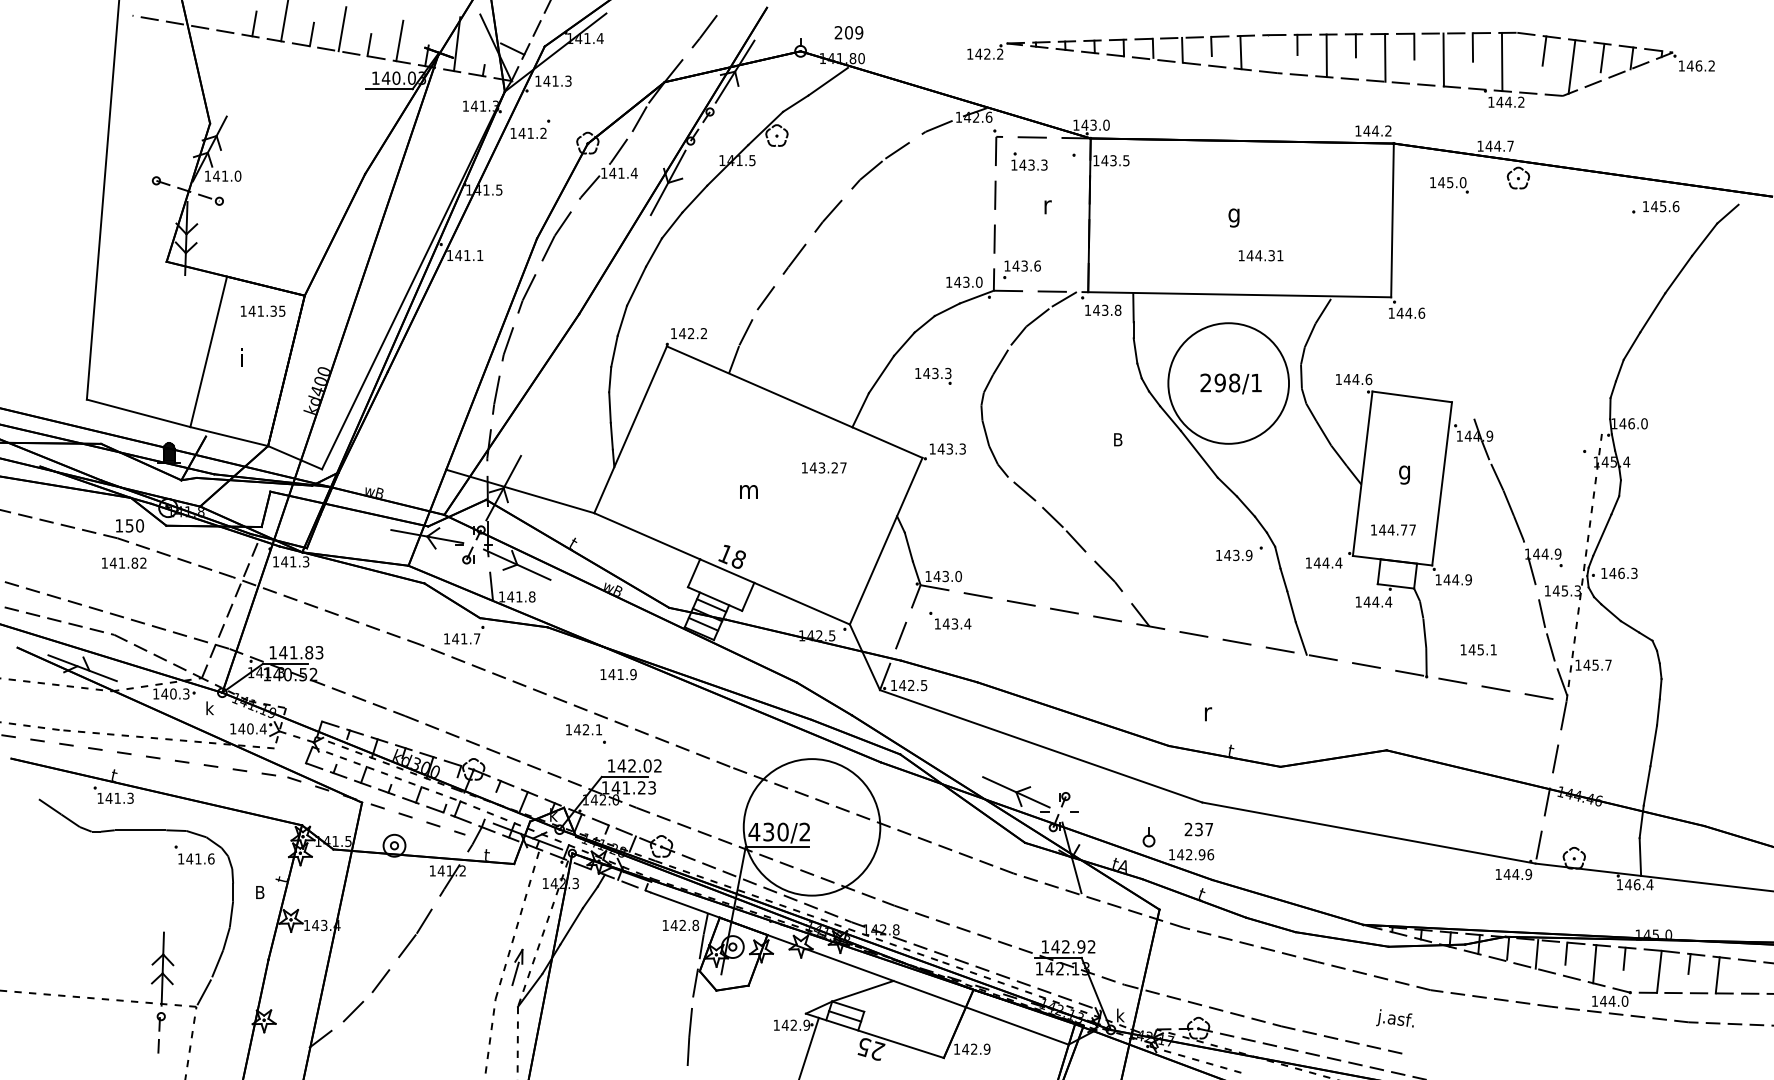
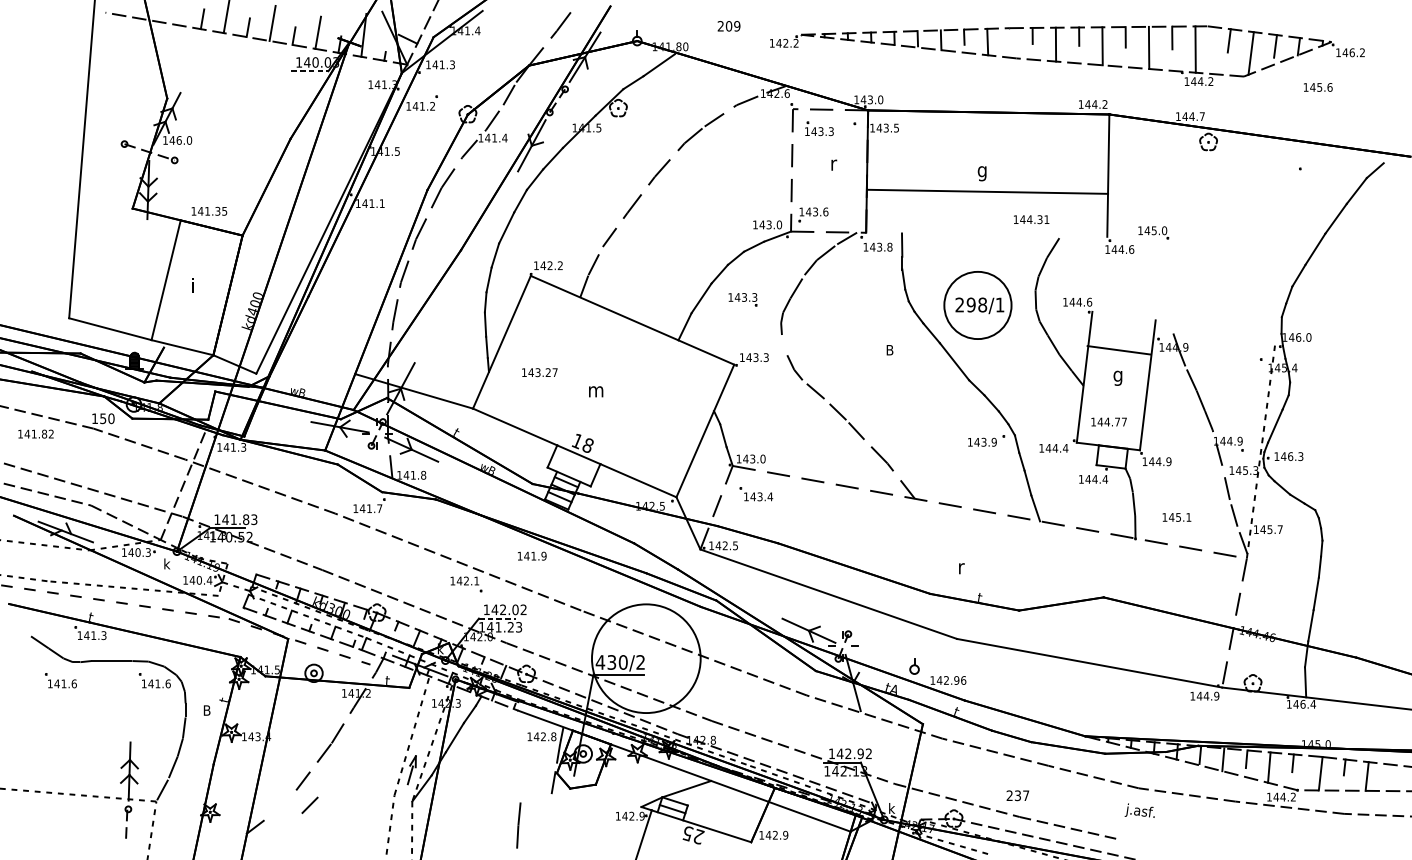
text: (848, 32) -> (728, 26), moved
line: (389, 89) -> (310, 71), solid -> dashed
text: (224, 175) -> (178, 139), 141.0 -> 146.0
part: (1449, 185) -> (1153, 233), moved
text: (1661, 206) -> (1318, 87), moved
text: (1260, 255) -> (1031, 219), moved
line: (1239, 294) -> (987, 191), moved
text: (262, 310) -> (208, 210), moved
circle: (1228, 383) -> (977, 305), size x0.7
line: (1411, 396) -> (1118, 350), moved
line: (985, 433) -> (784, 345), removed
text: (824, 467) -> (540, 372), moved
text: (124, 562) -> (36, 433), moved
text: (618, 674) -> (532, 556), moved
line: (625, 776) -> (497, 618), solid -> dashed
text: (1198, 829) -> (1017, 795), moved
part: (76, 854) -> (60, 680), added
text: (1624, 1000) -> (1292, 796), 144.0 -> 144.2
line: (353, 1011) -> (310, 805), moved
text: (1394, 1018) -> (1139, 810), moved
line: (689, 1036) -> (518, 825), moved

